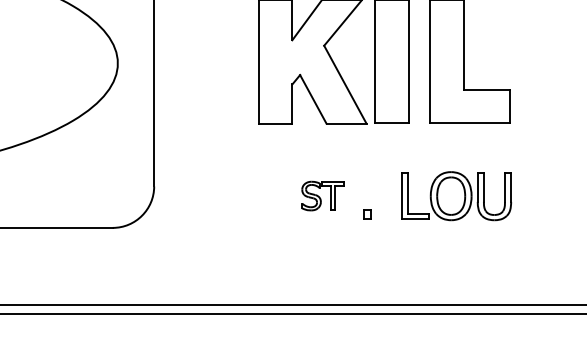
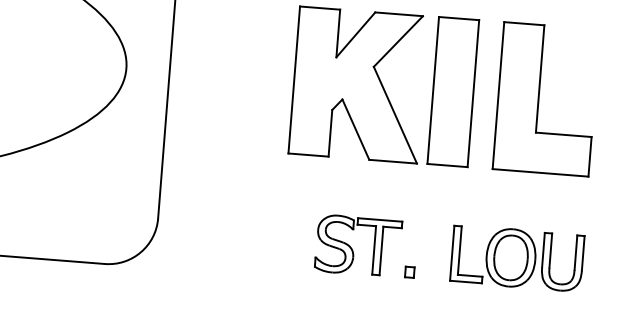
part: (322, 195) -> (357, 245), size x1.67

